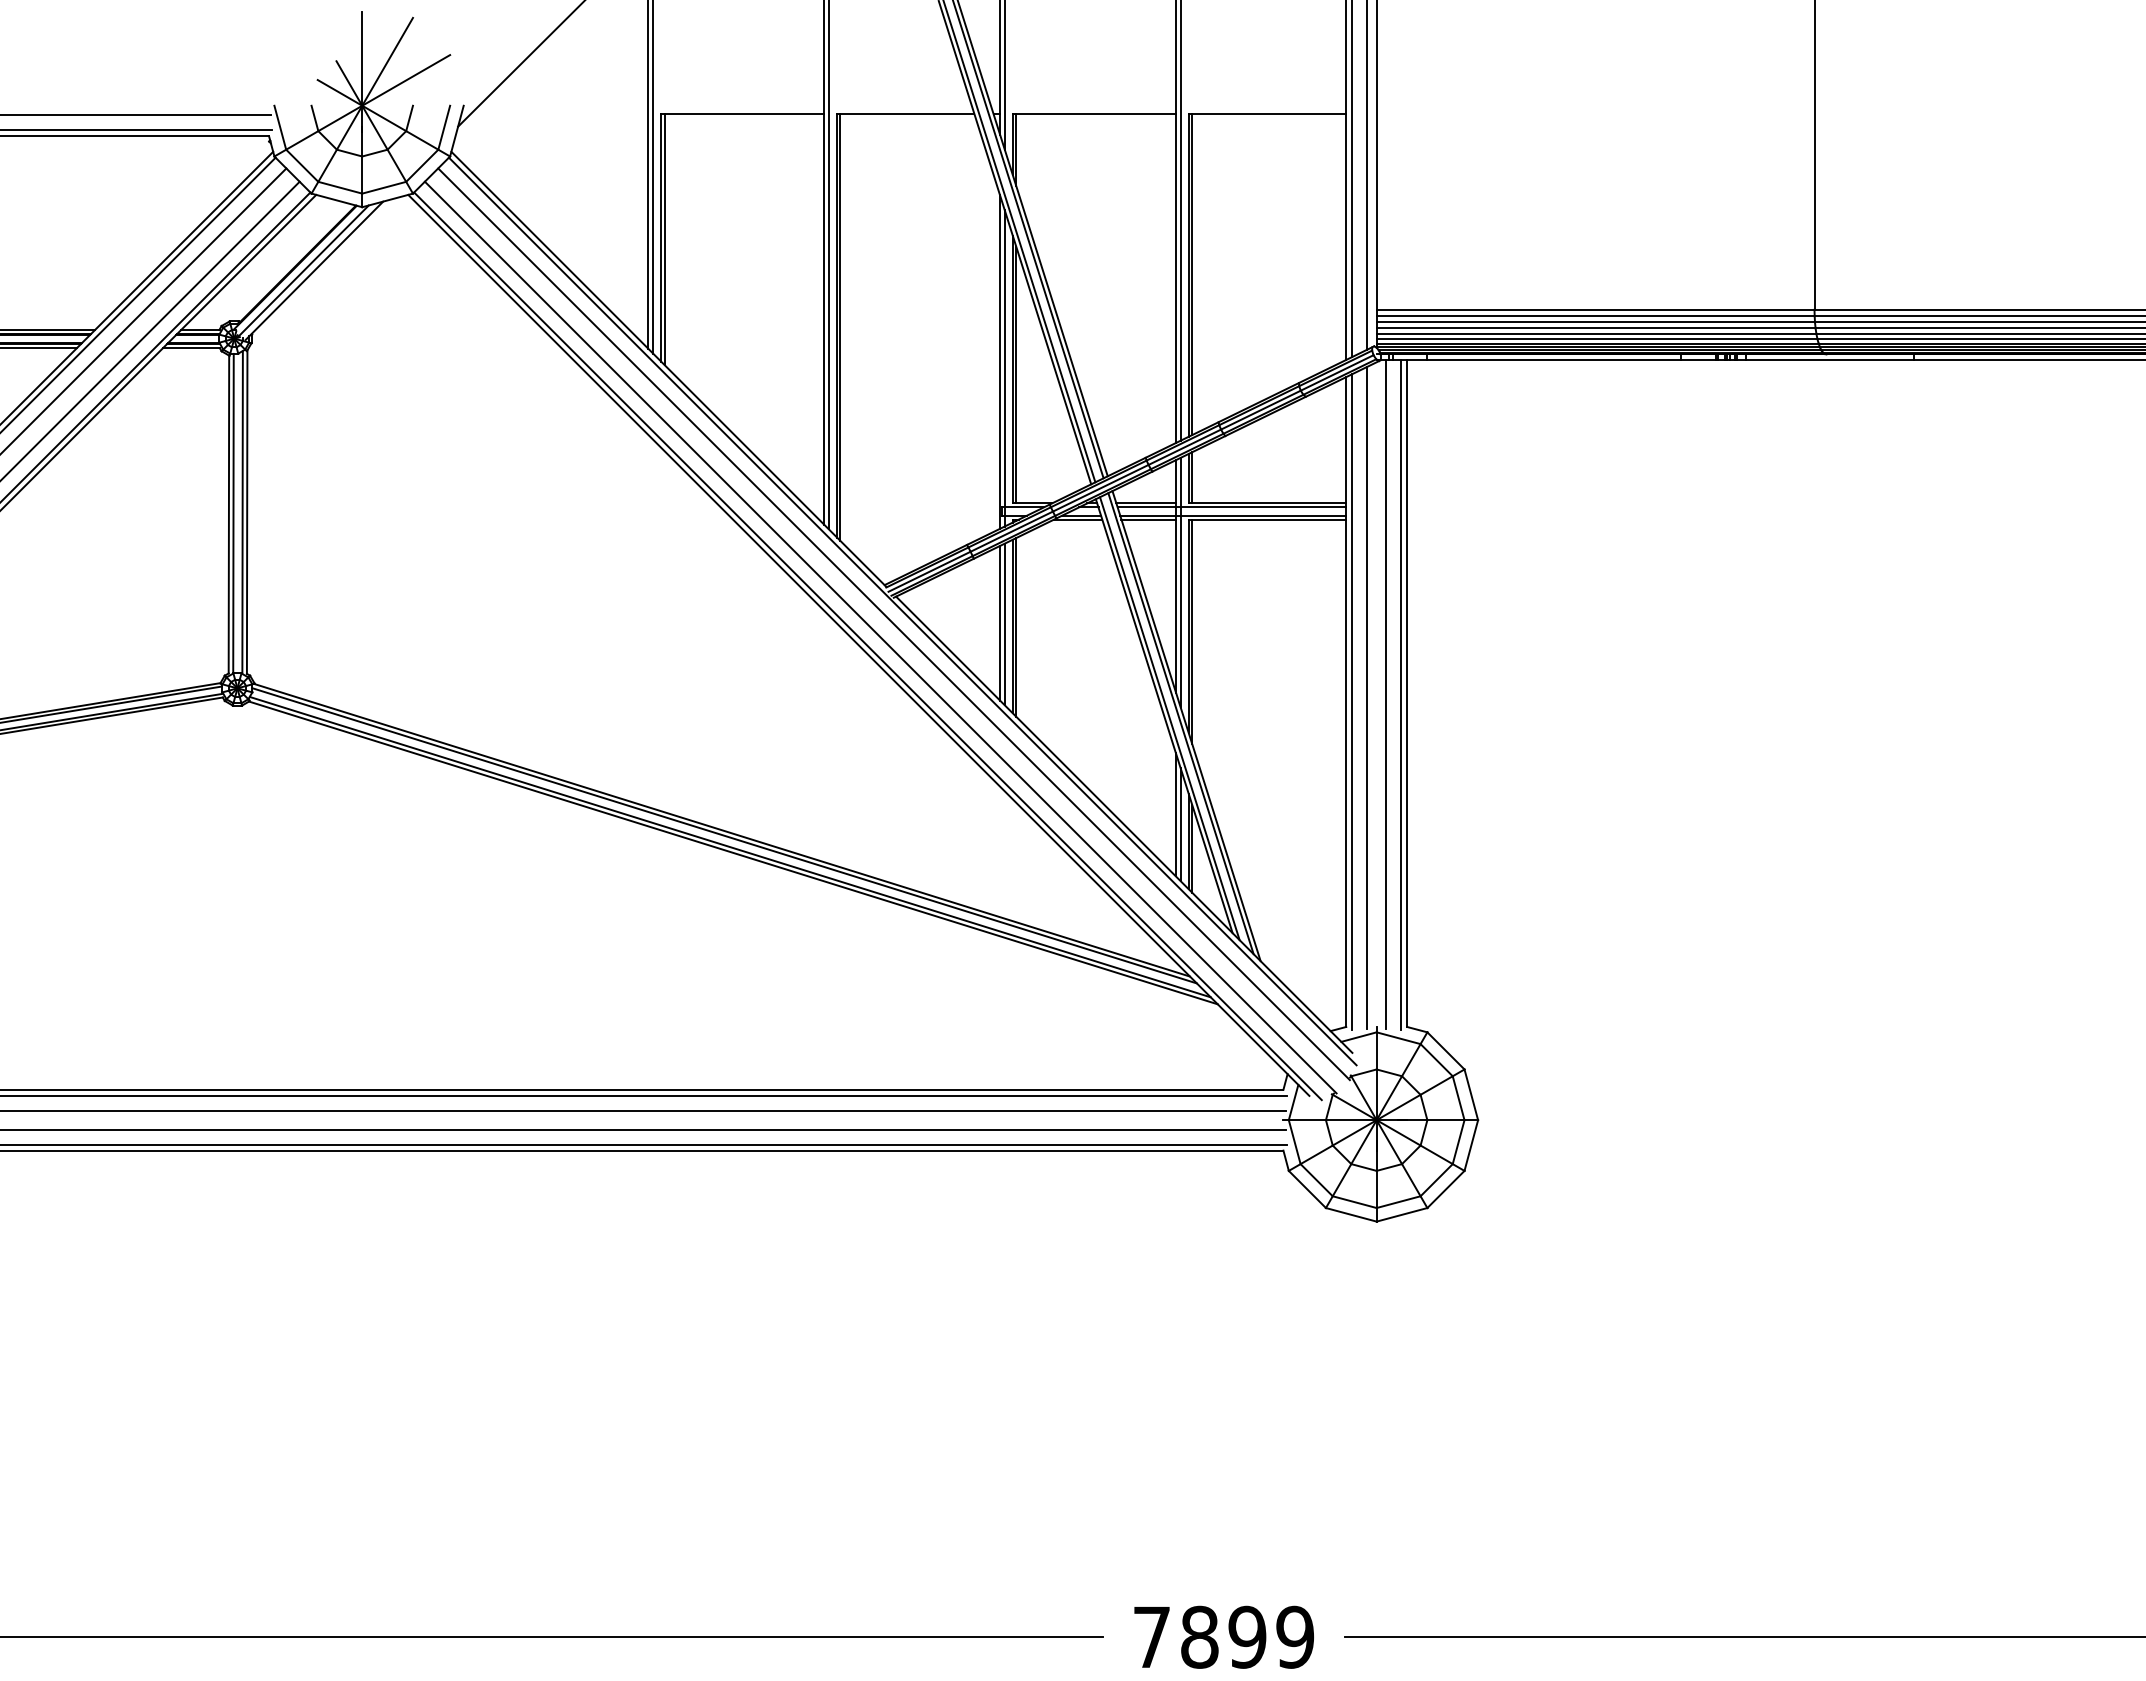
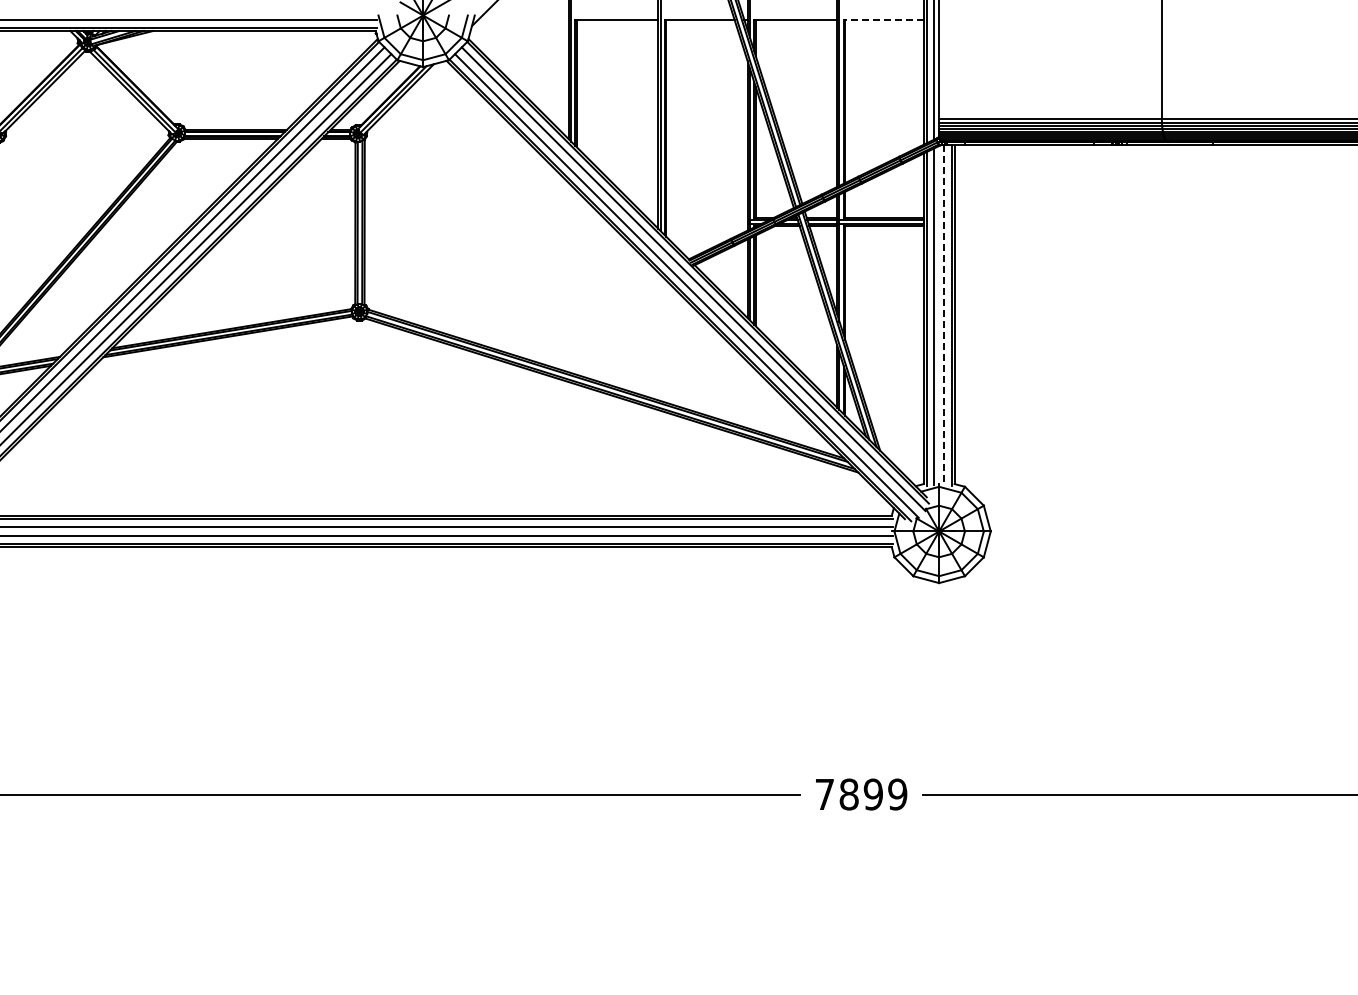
line: (1267, 113) -> (883, 19), solid -> dashed
line: (1385, 695) -> (943, 315), solid -> dashed

